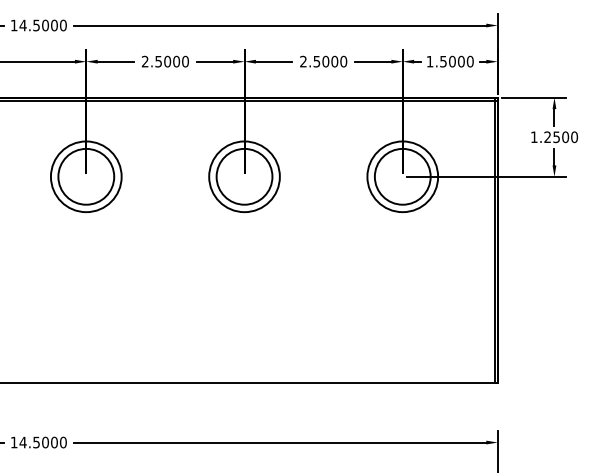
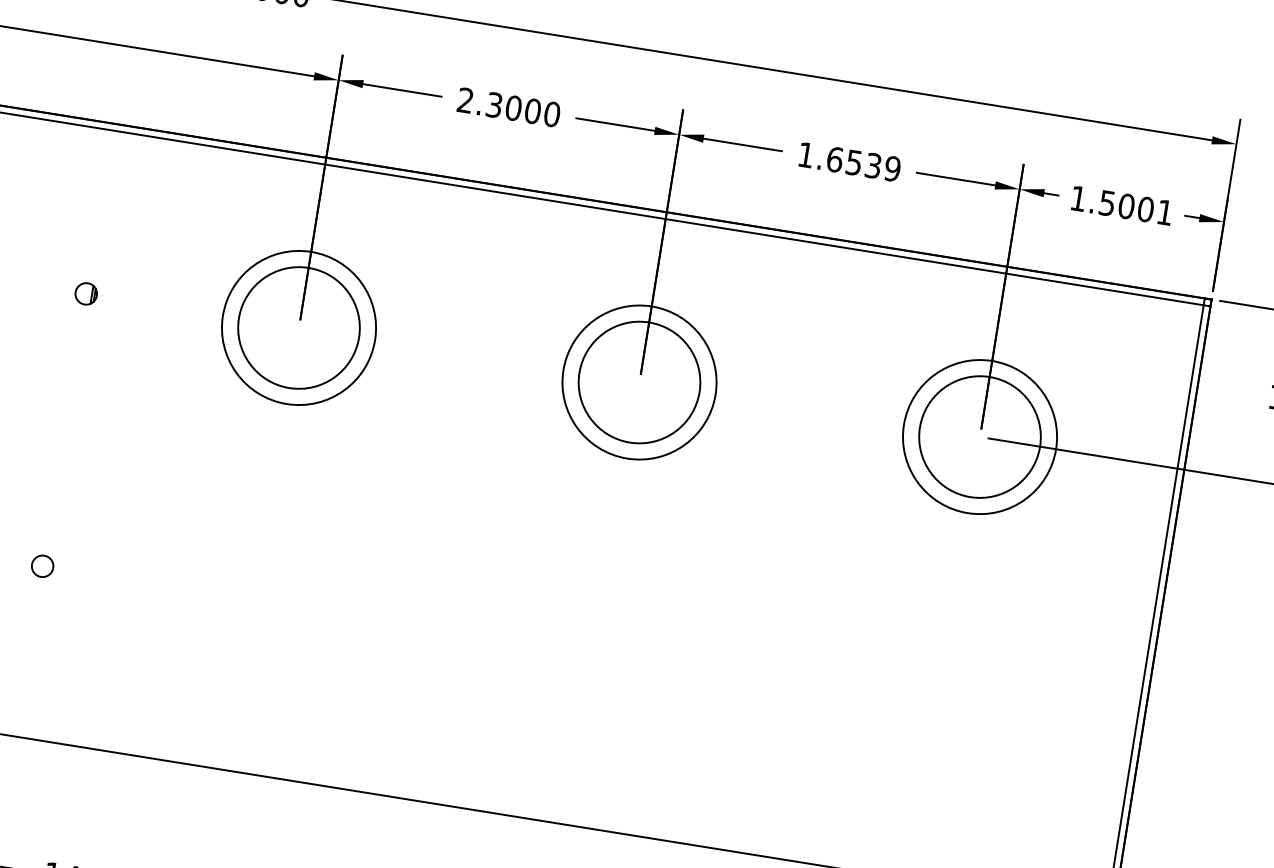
text: (158, 60) -> (494, 102), 2.5000 -> 2.3000
text: (323, 61) -> (849, 161), 2.5000 -> 1.6539
text: (469, 61) -> (1163, 211), 1.5000 -> 1.5001

